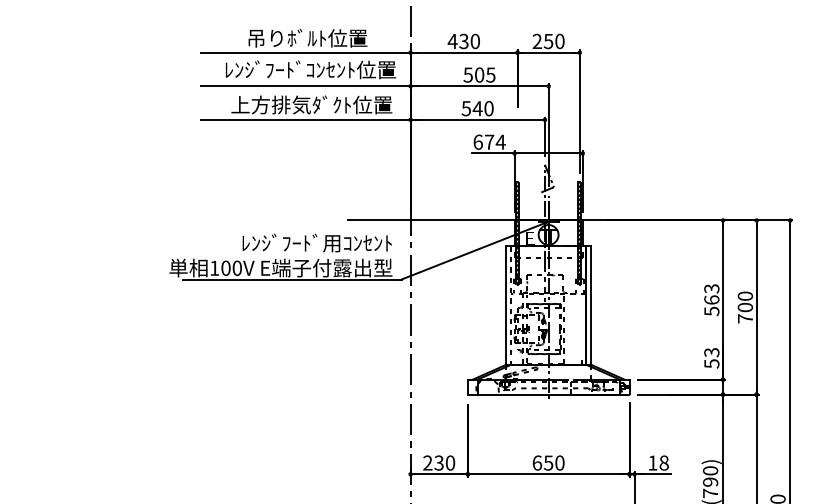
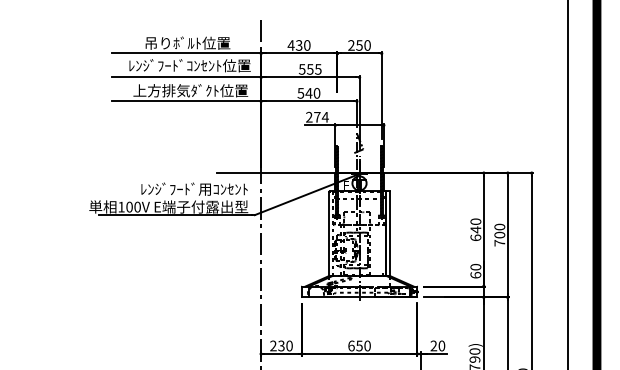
text: (479, 75) -> (310, 69), 505 -> 555
text: (478, 141) -> (309, 116), 674 -> 274
text: (711, 299) -> (475, 229), 563 -> 640
text: (711, 358) -> (475, 271), 53 -> 60
text: (658, 462) -> (437, 345), 18 -> 20

